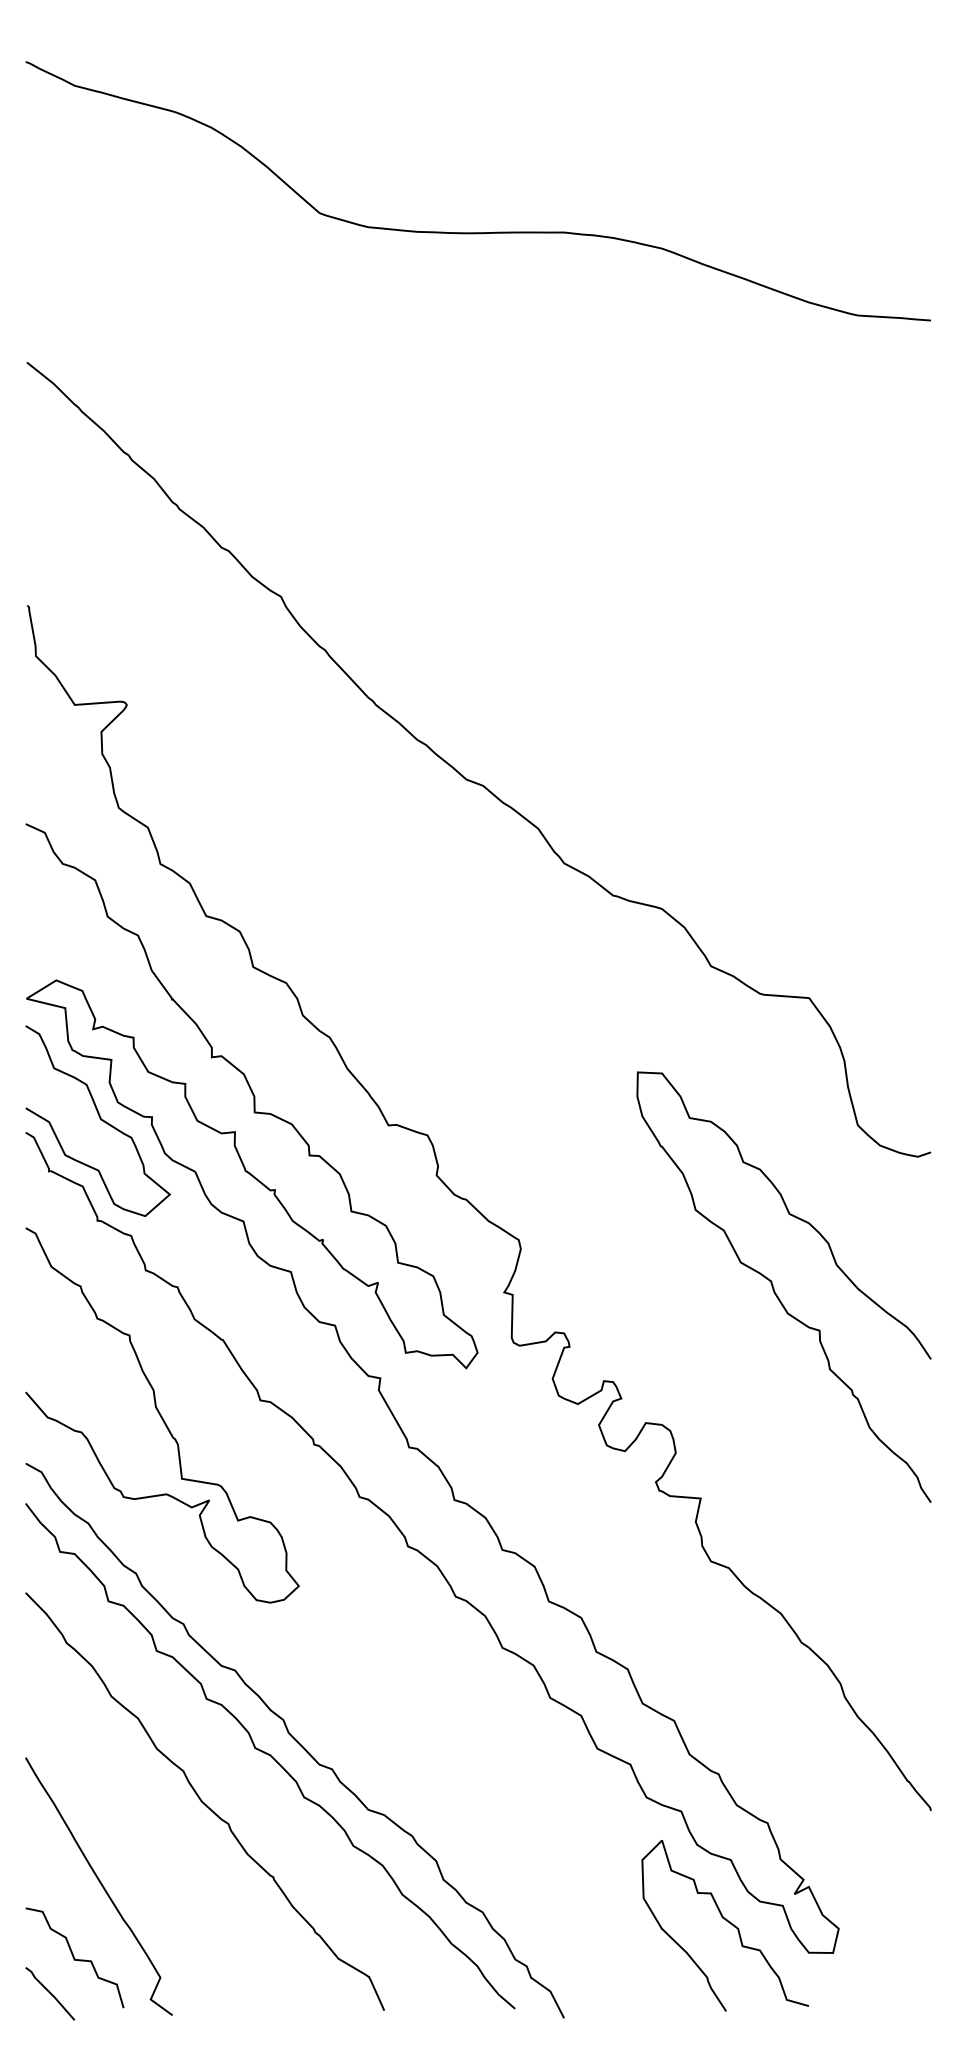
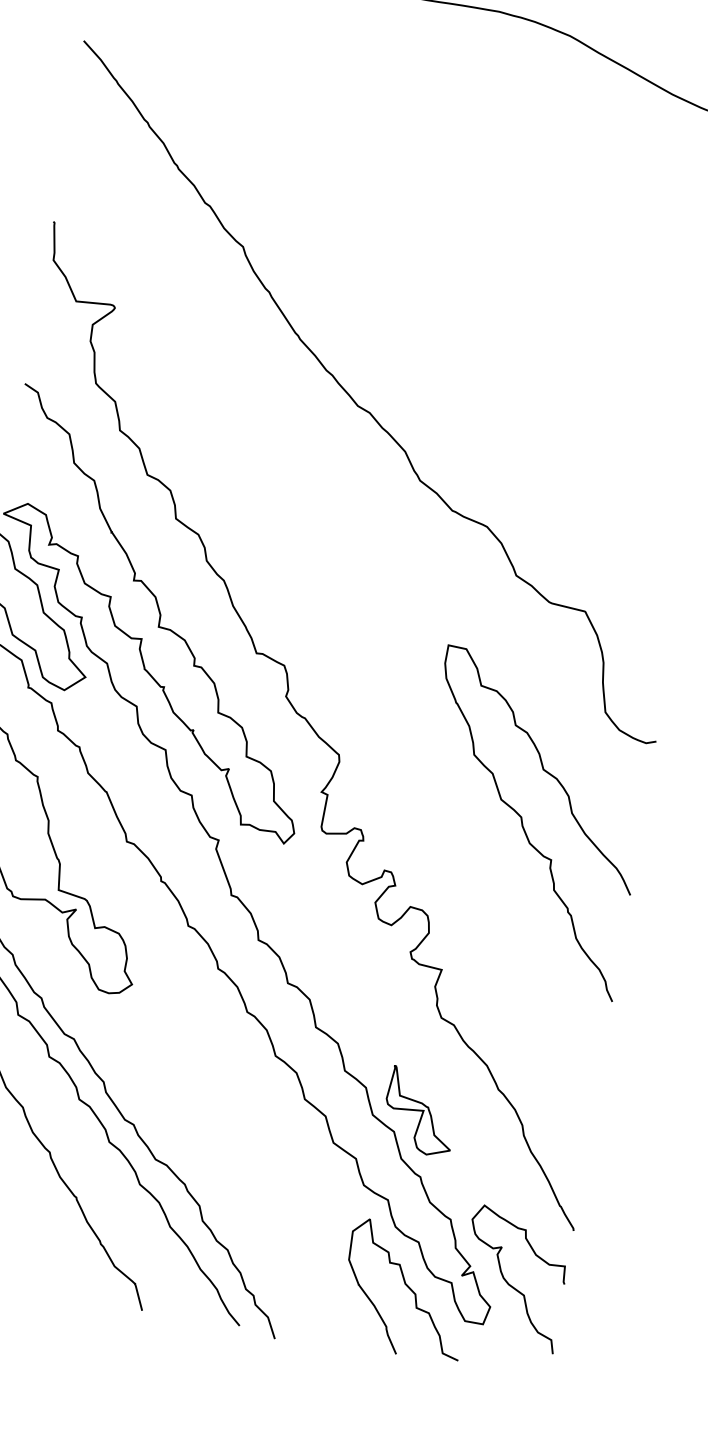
part: (704, 1688) -> (420, 1111), added
curve: (859, 1894) -> (509, 1284), added

